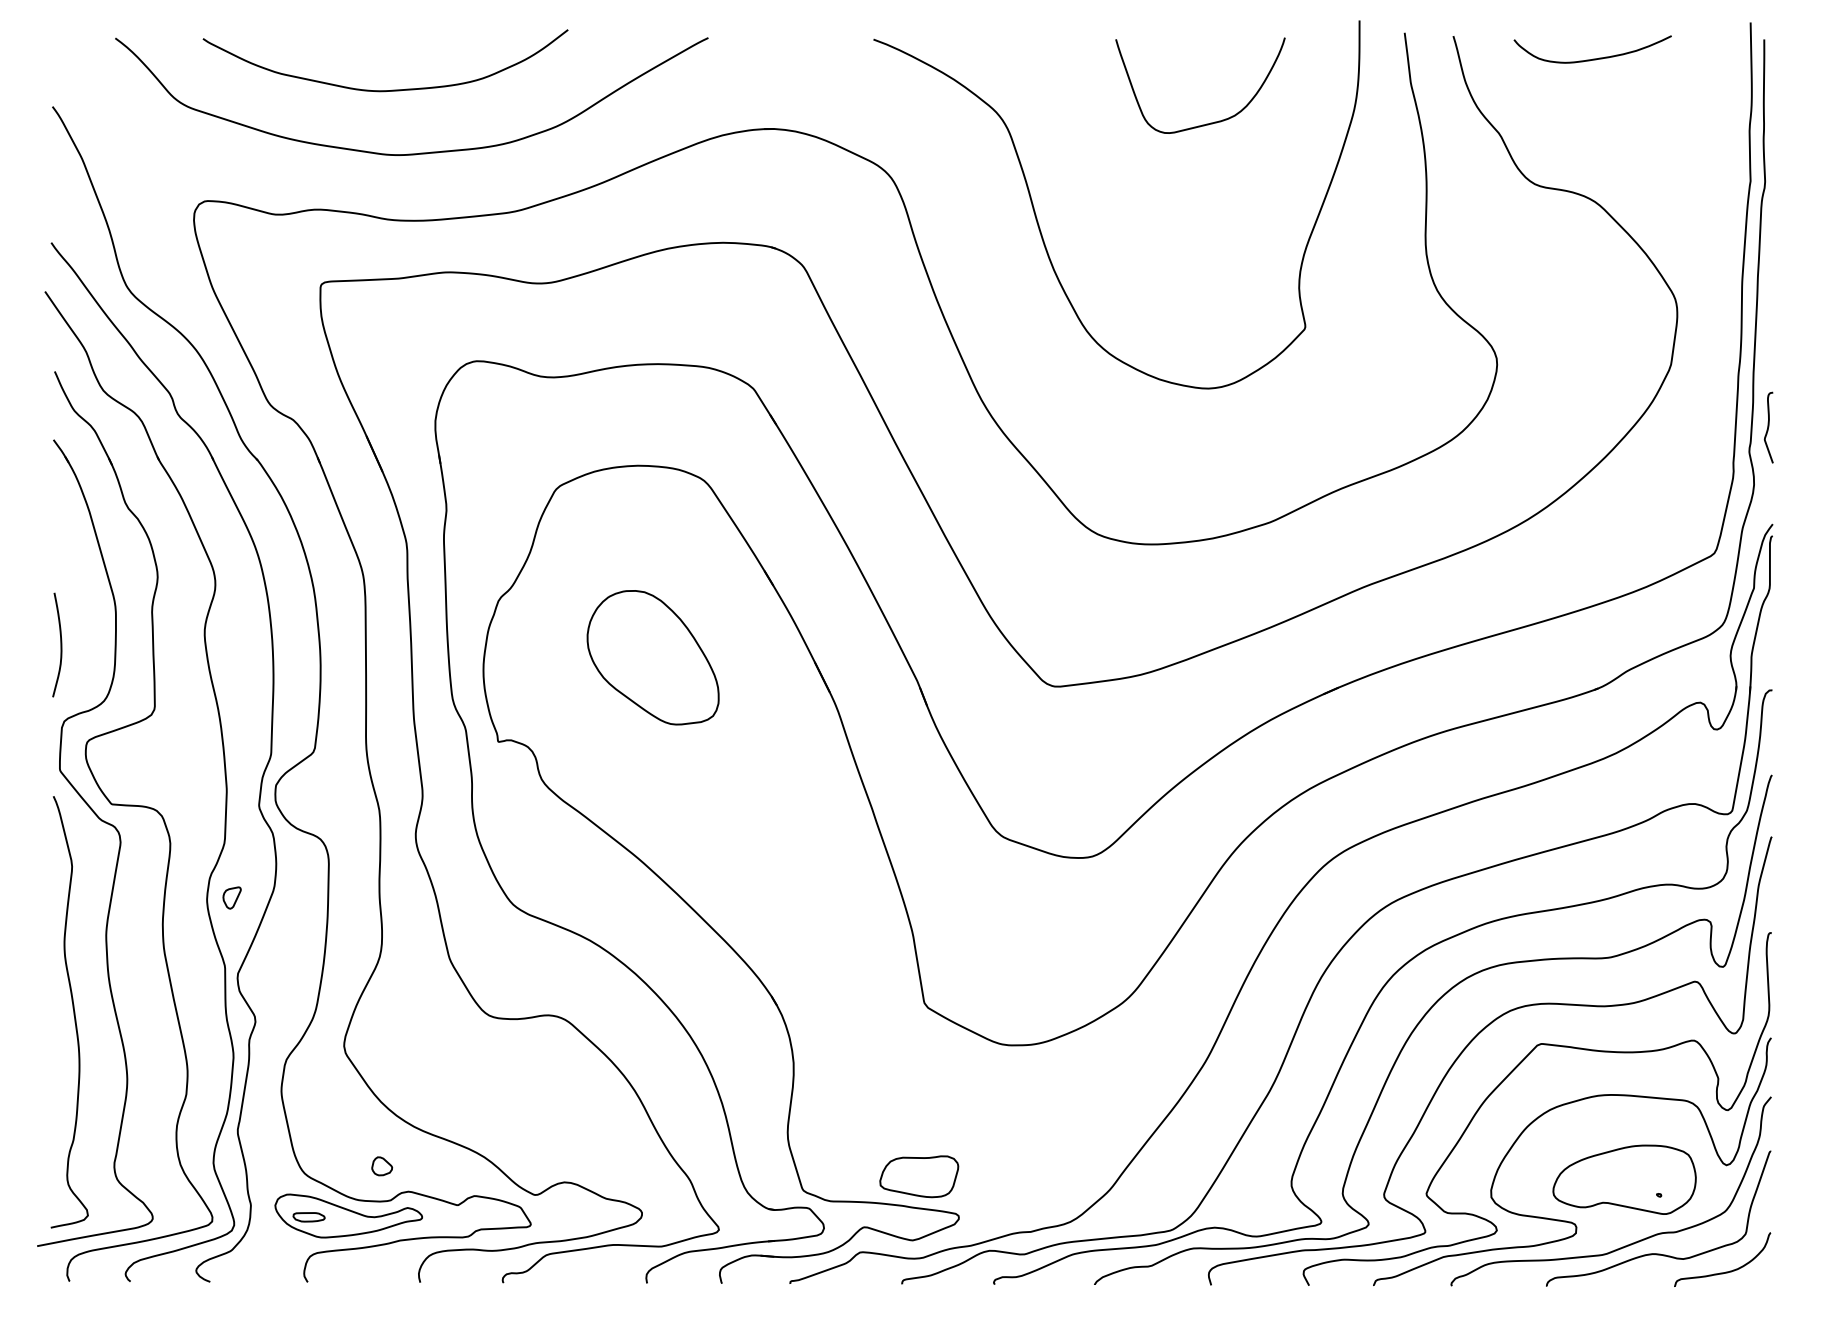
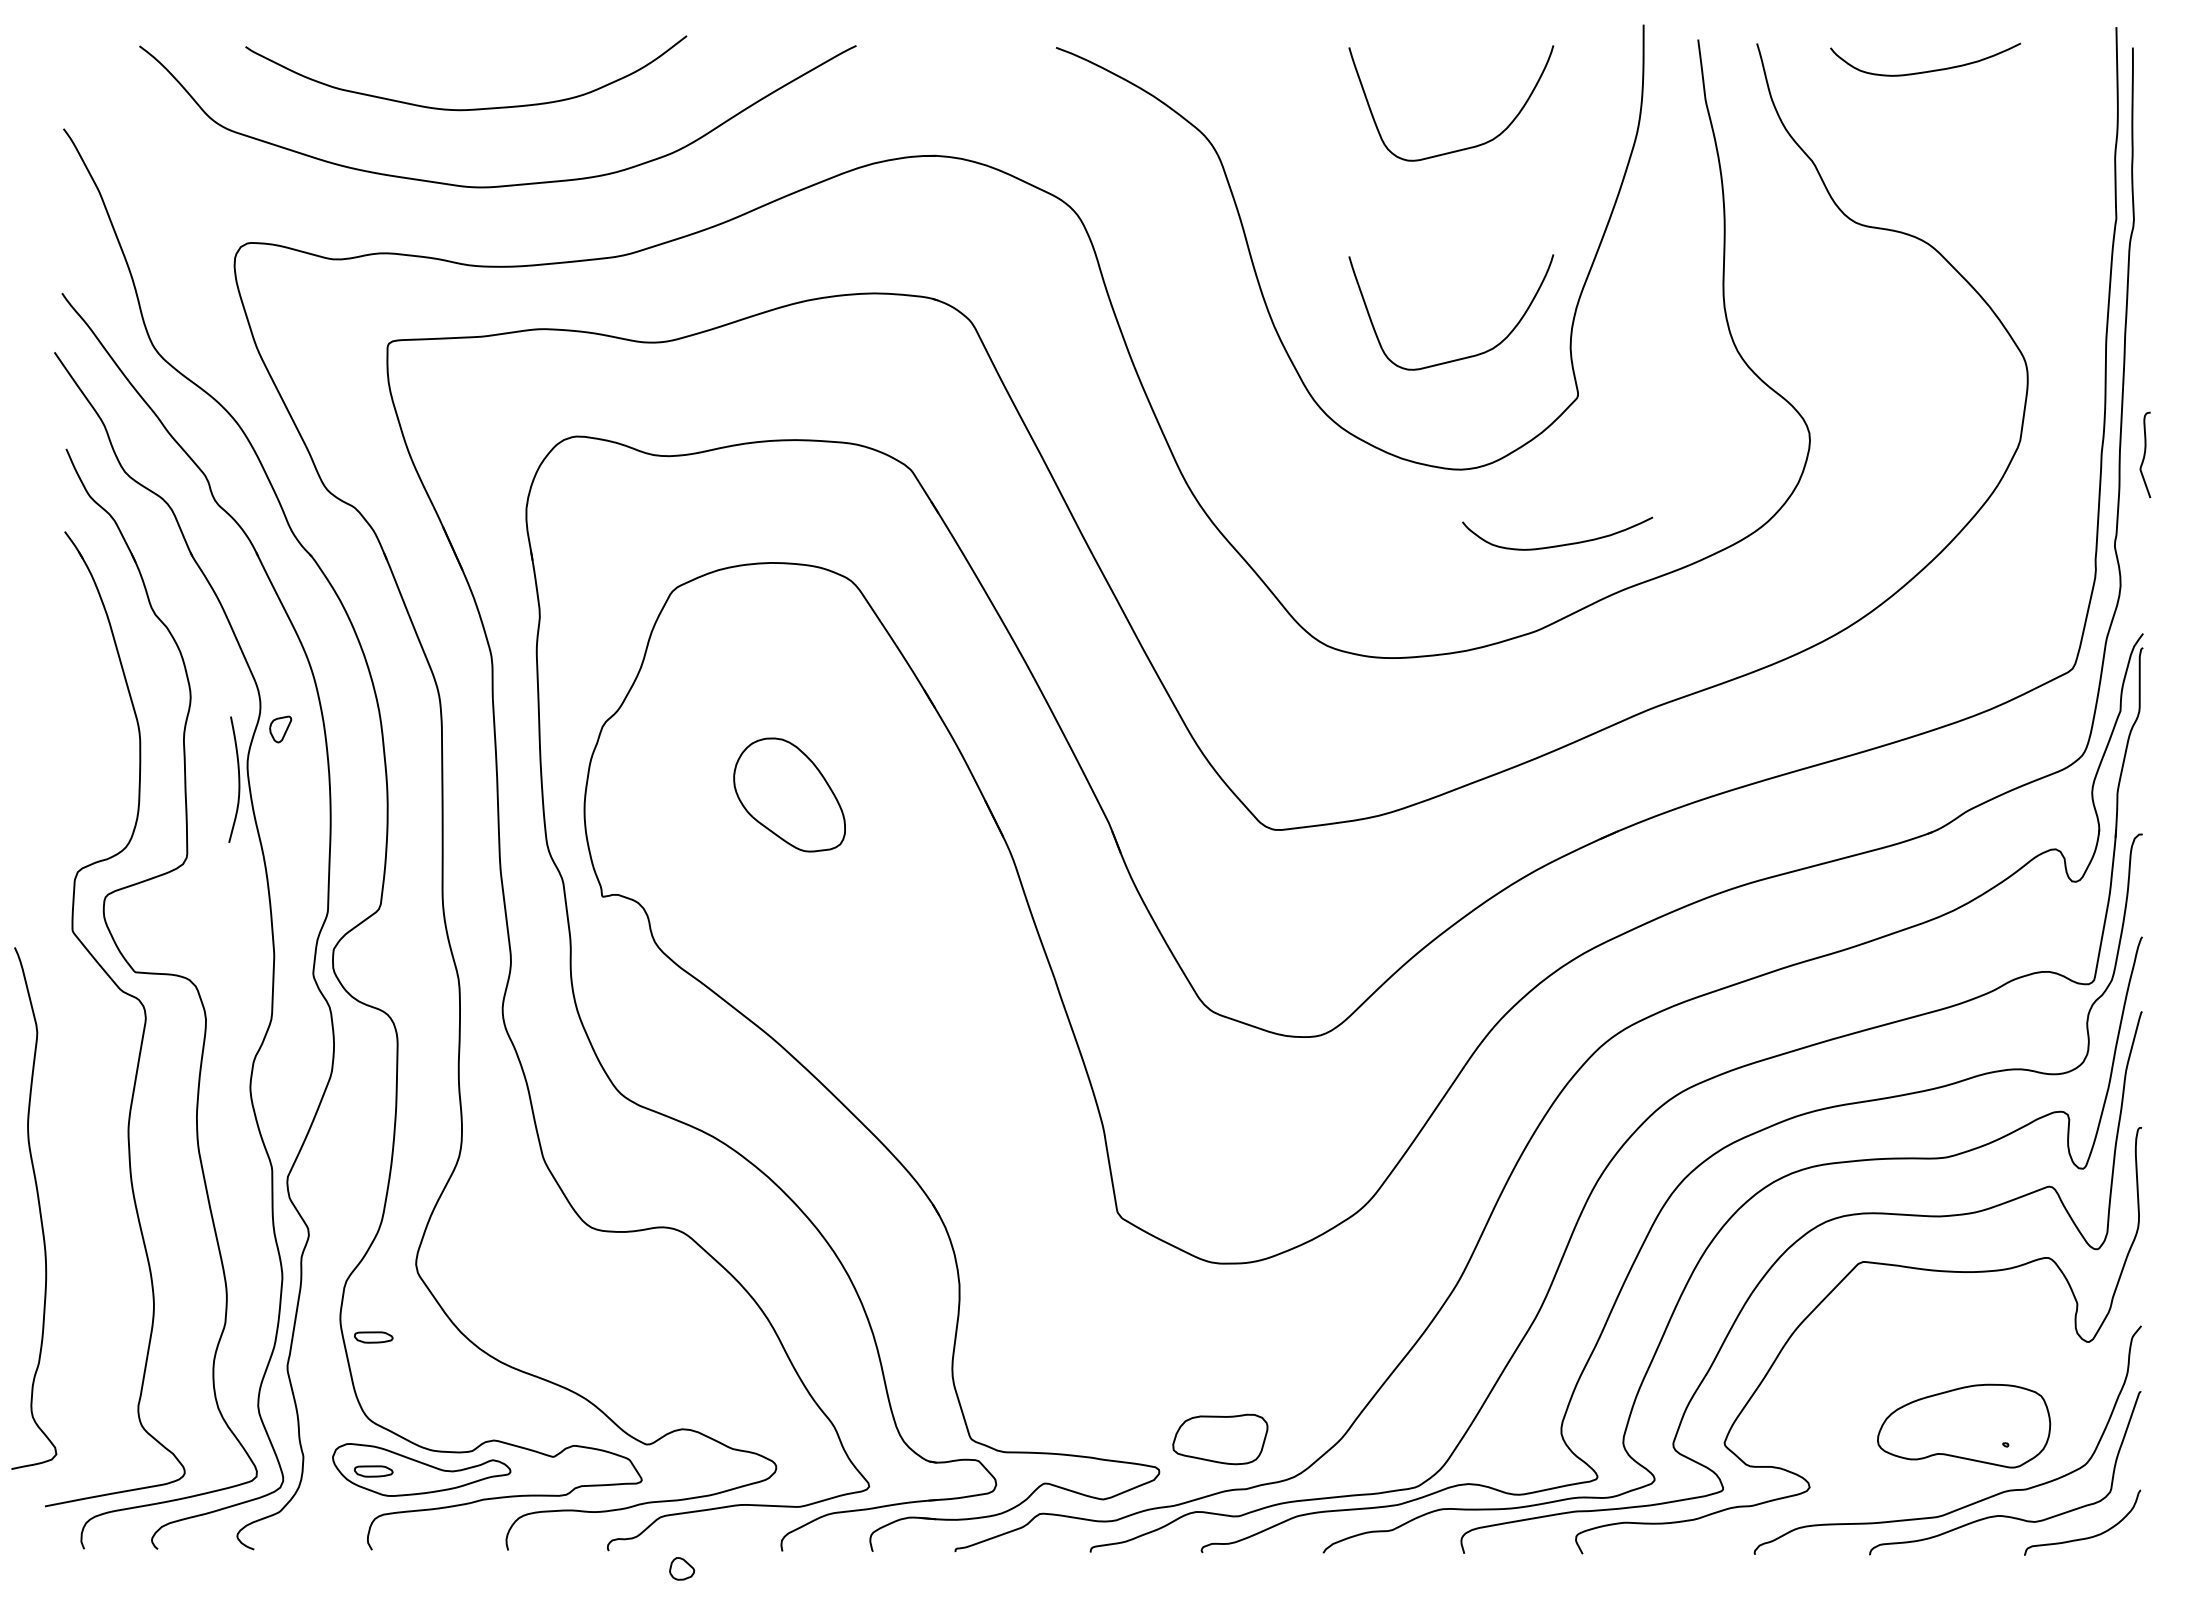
curve: (1209, 295) -> (1462, 357), added
curve: (1768, 427) -> (2145, 454), moved
curve: (1290, 450) -> (1560, 544), added
curve: (60, 644) -> (238, 779), moved
part: (653, 657) -> (789, 794), size x0.7
part: (231, 898) -> (280, 729), moved
curve: (73, 1011) -> (38, 1207), moved
part: (308, 1106) -> (373, 1337), added
curve: (1540, 1117) -> (1862, 1350), removed
part: (382, 1166) -> (682, 1568), moved
part: (919, 1176) -> (1220, 1439), moved

